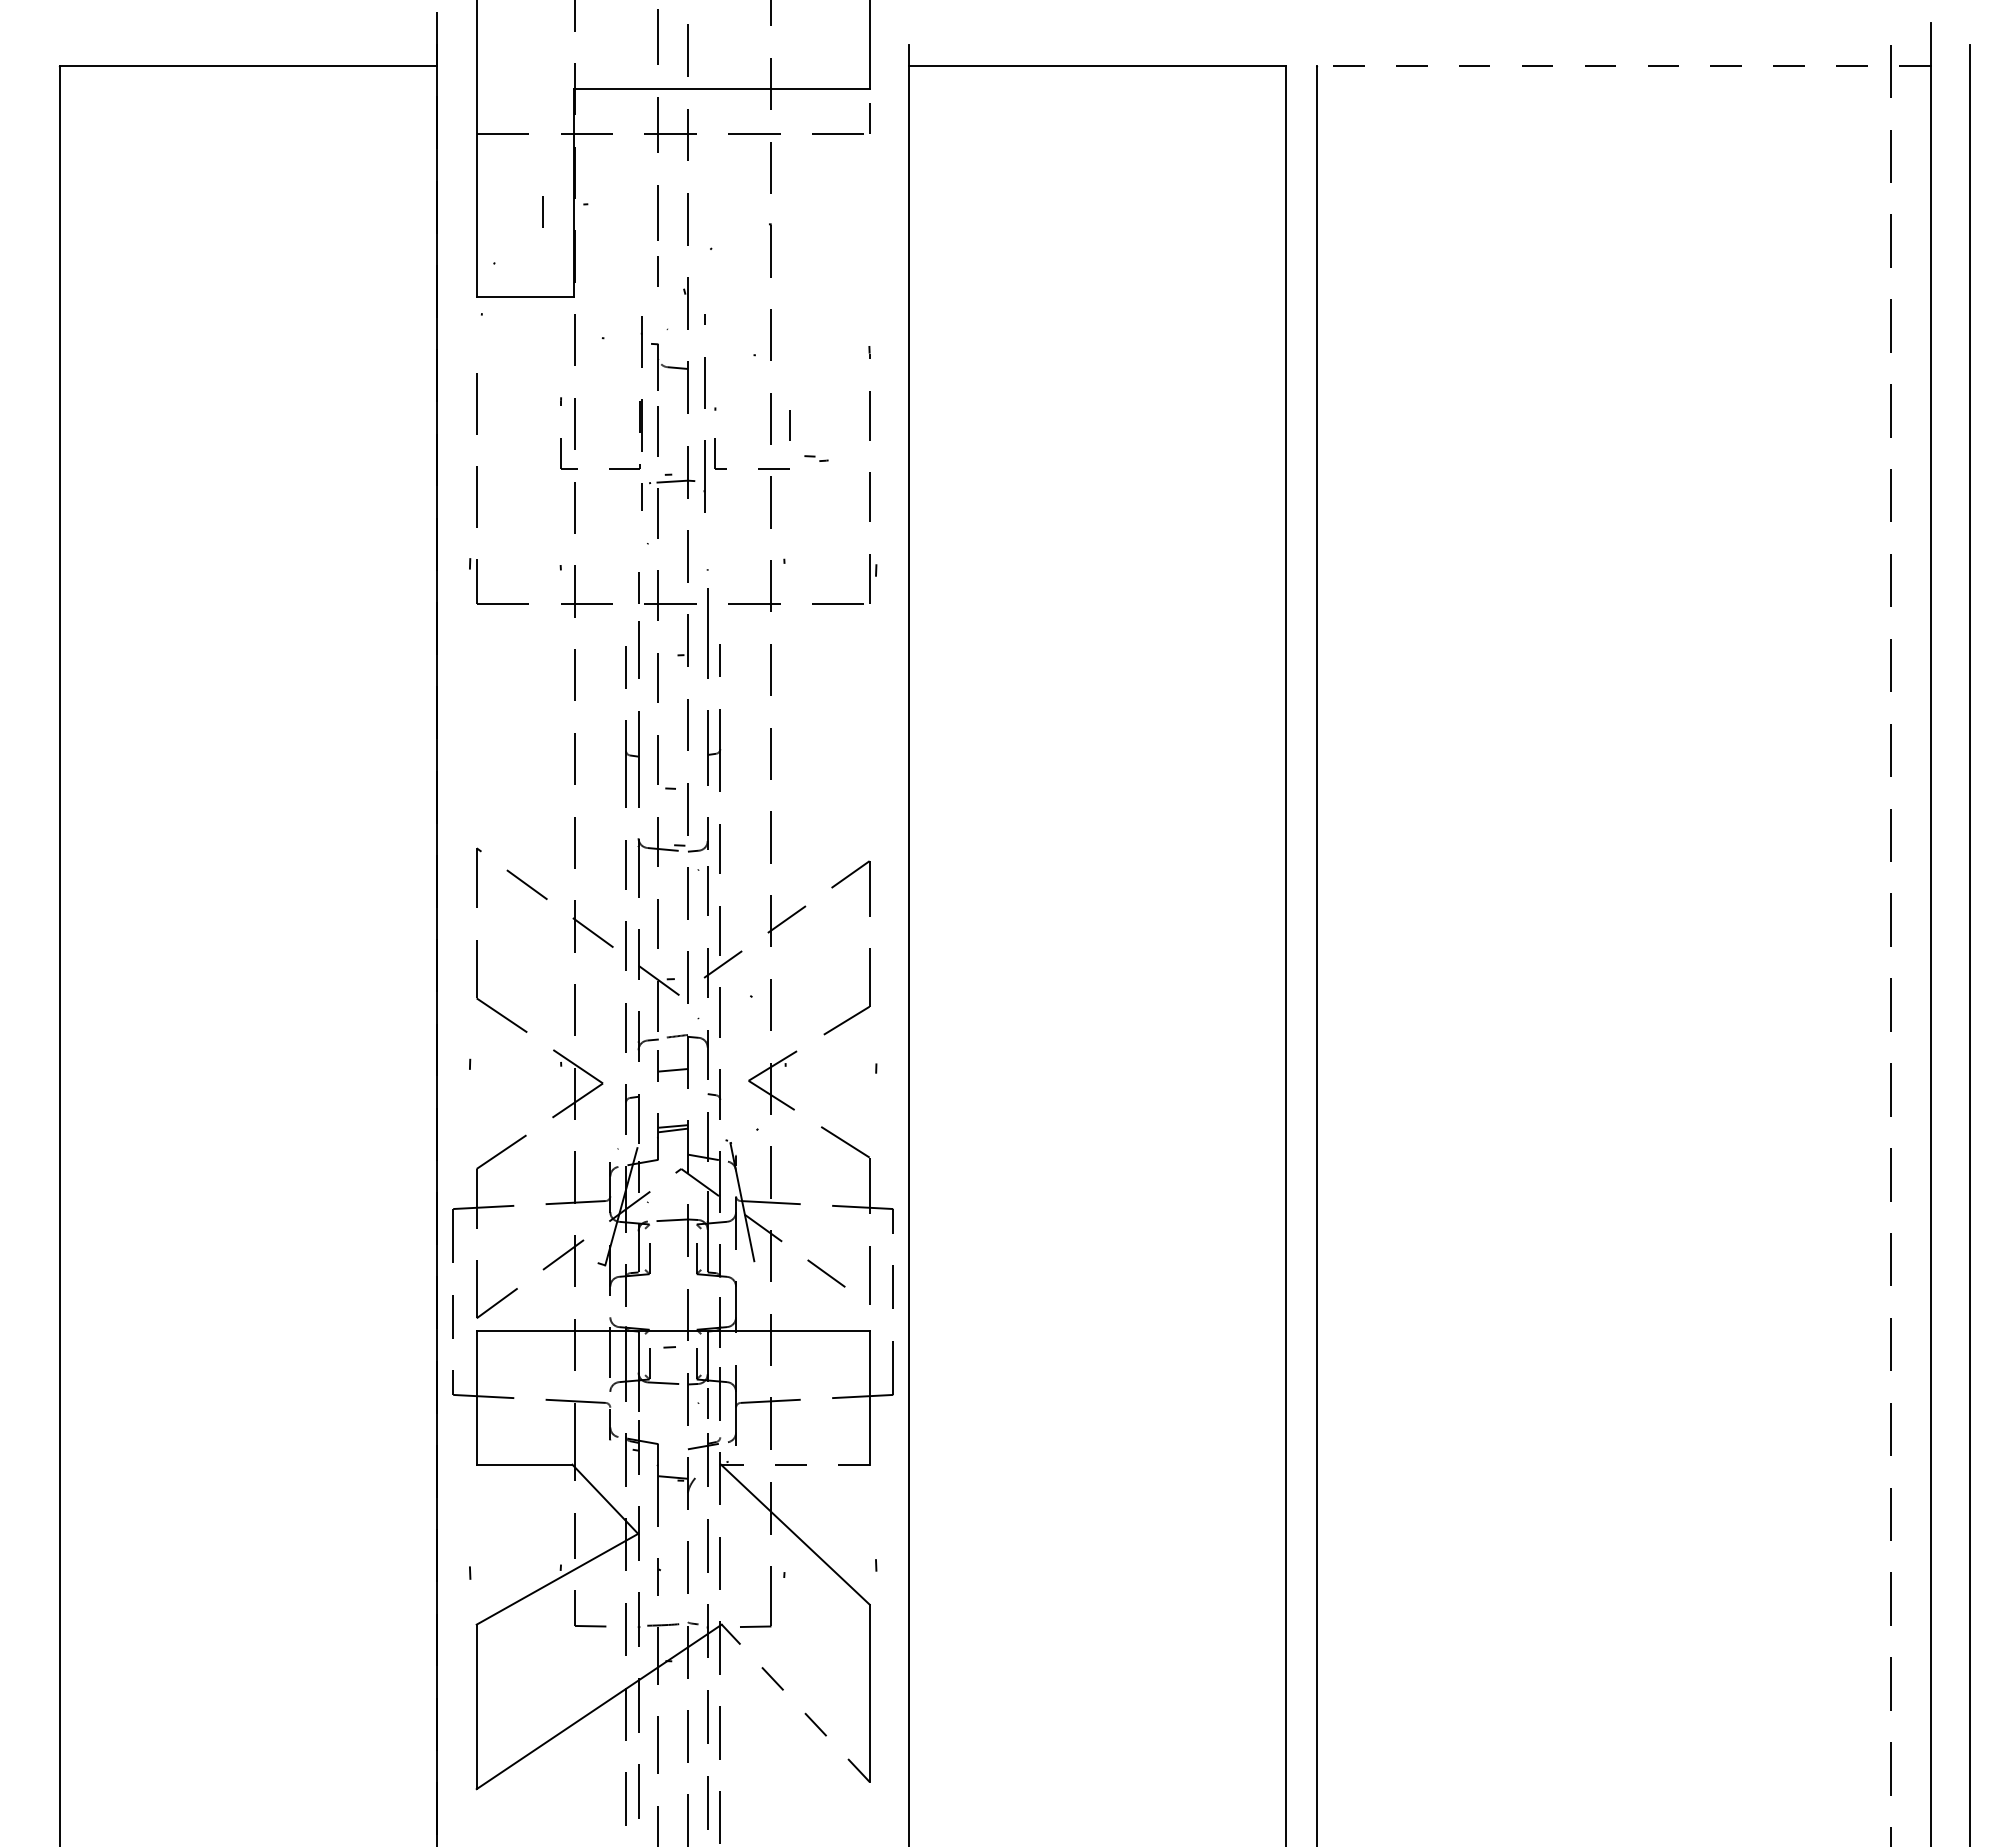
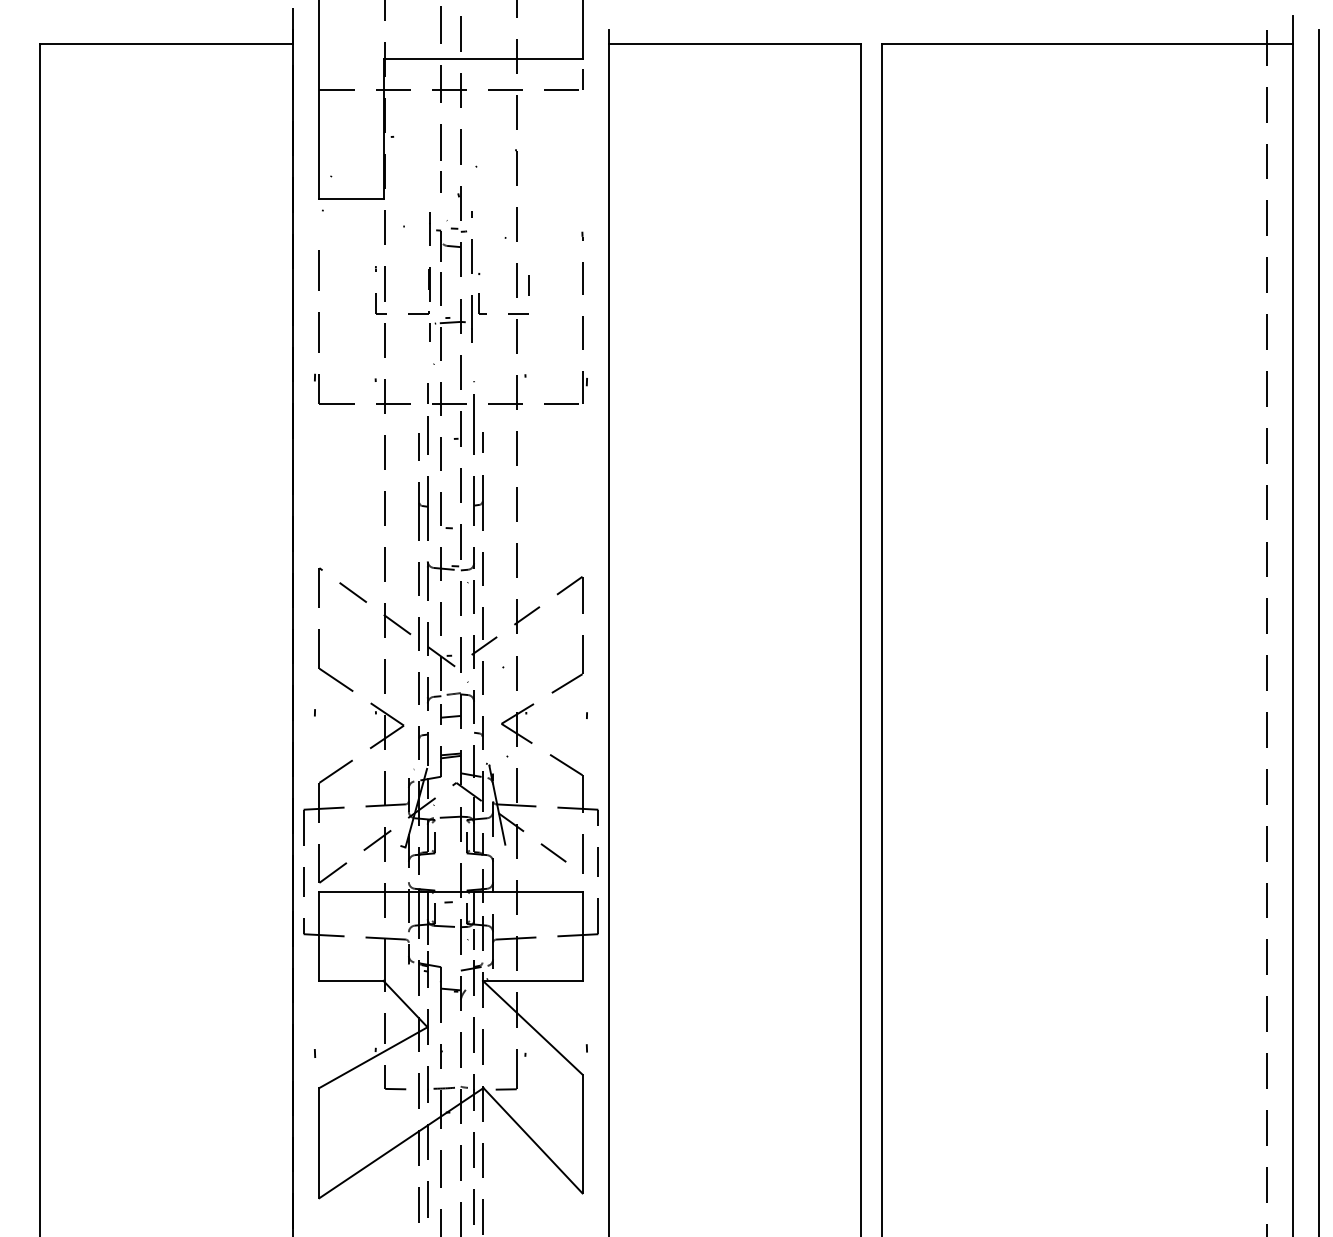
line: (1623, 66) -> (1087, 44), dashed -> solid
line: (542, 211) -> (363, 141), removed
part: (815, 457) -> (458, 229), moved
line: (794, 1464) -> (532, 980), dashed -> solid
line: (794, 1702) -> (532, 1140), dashed -> solid

